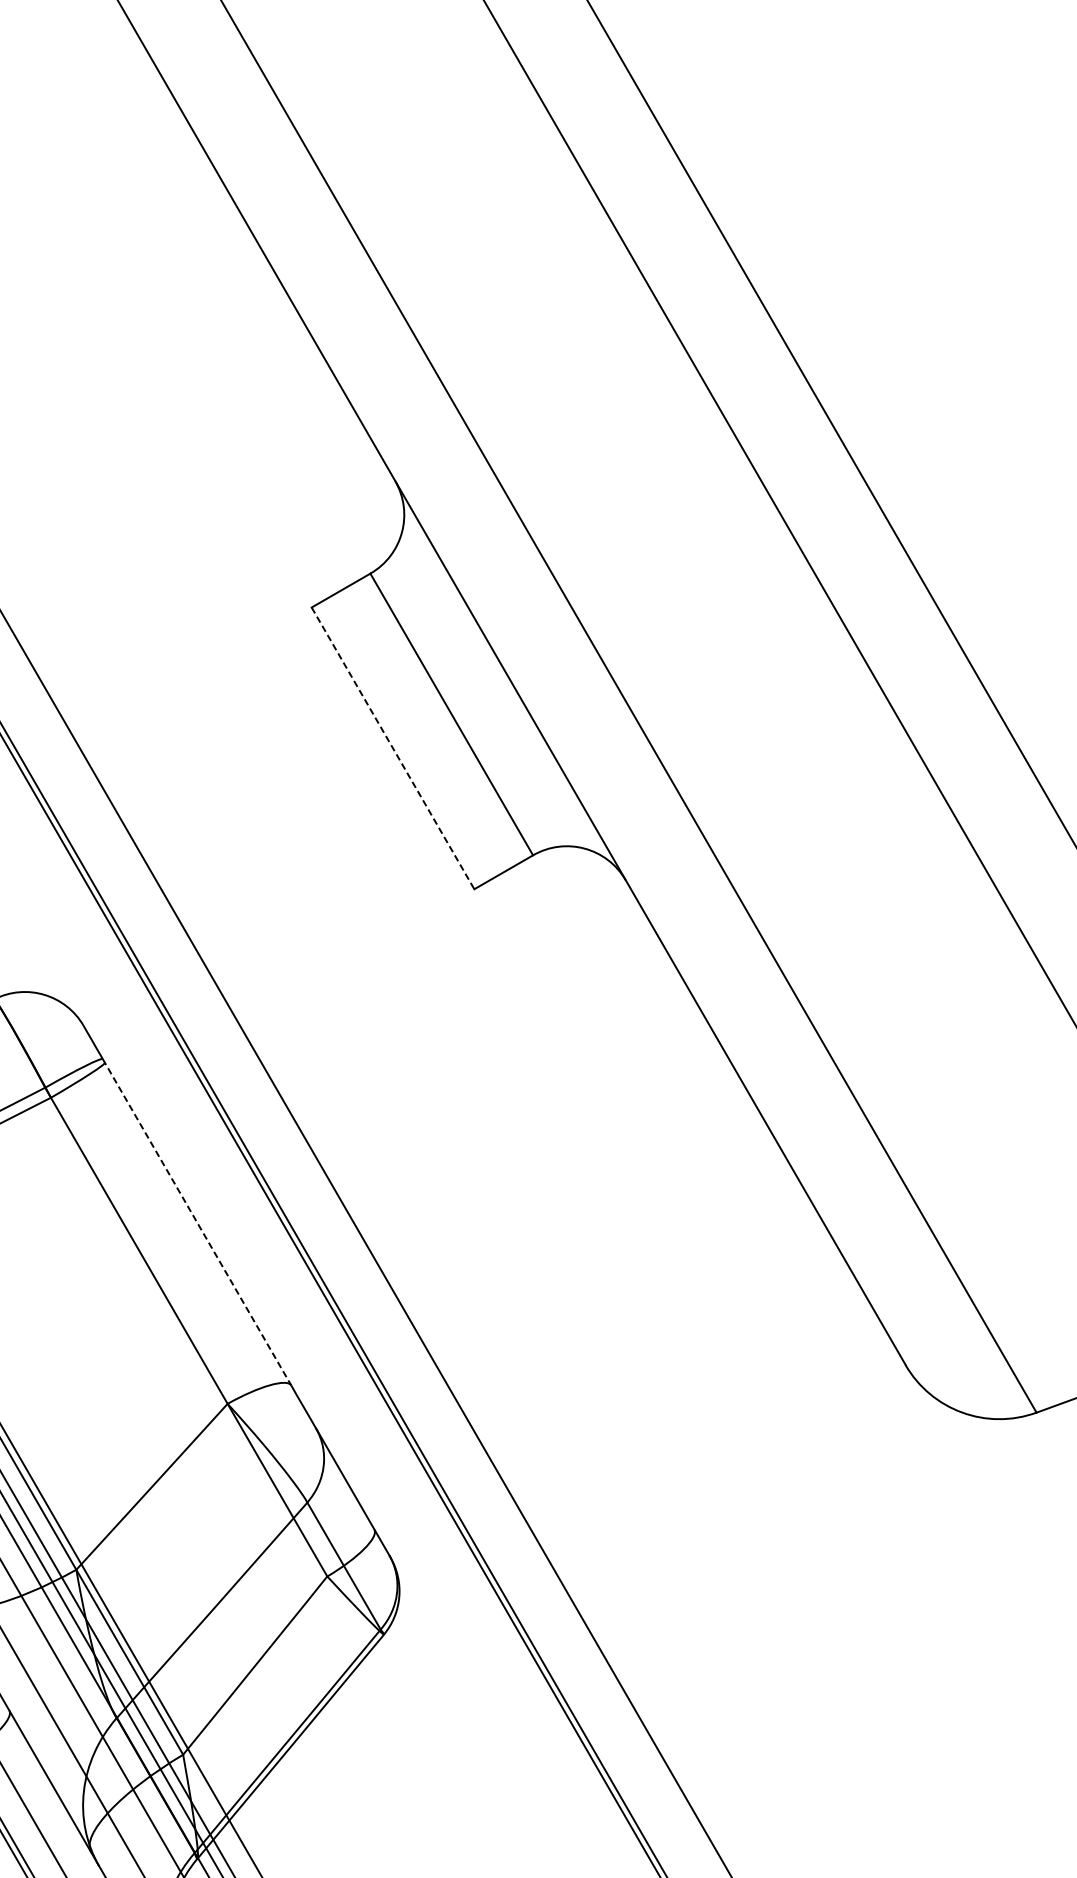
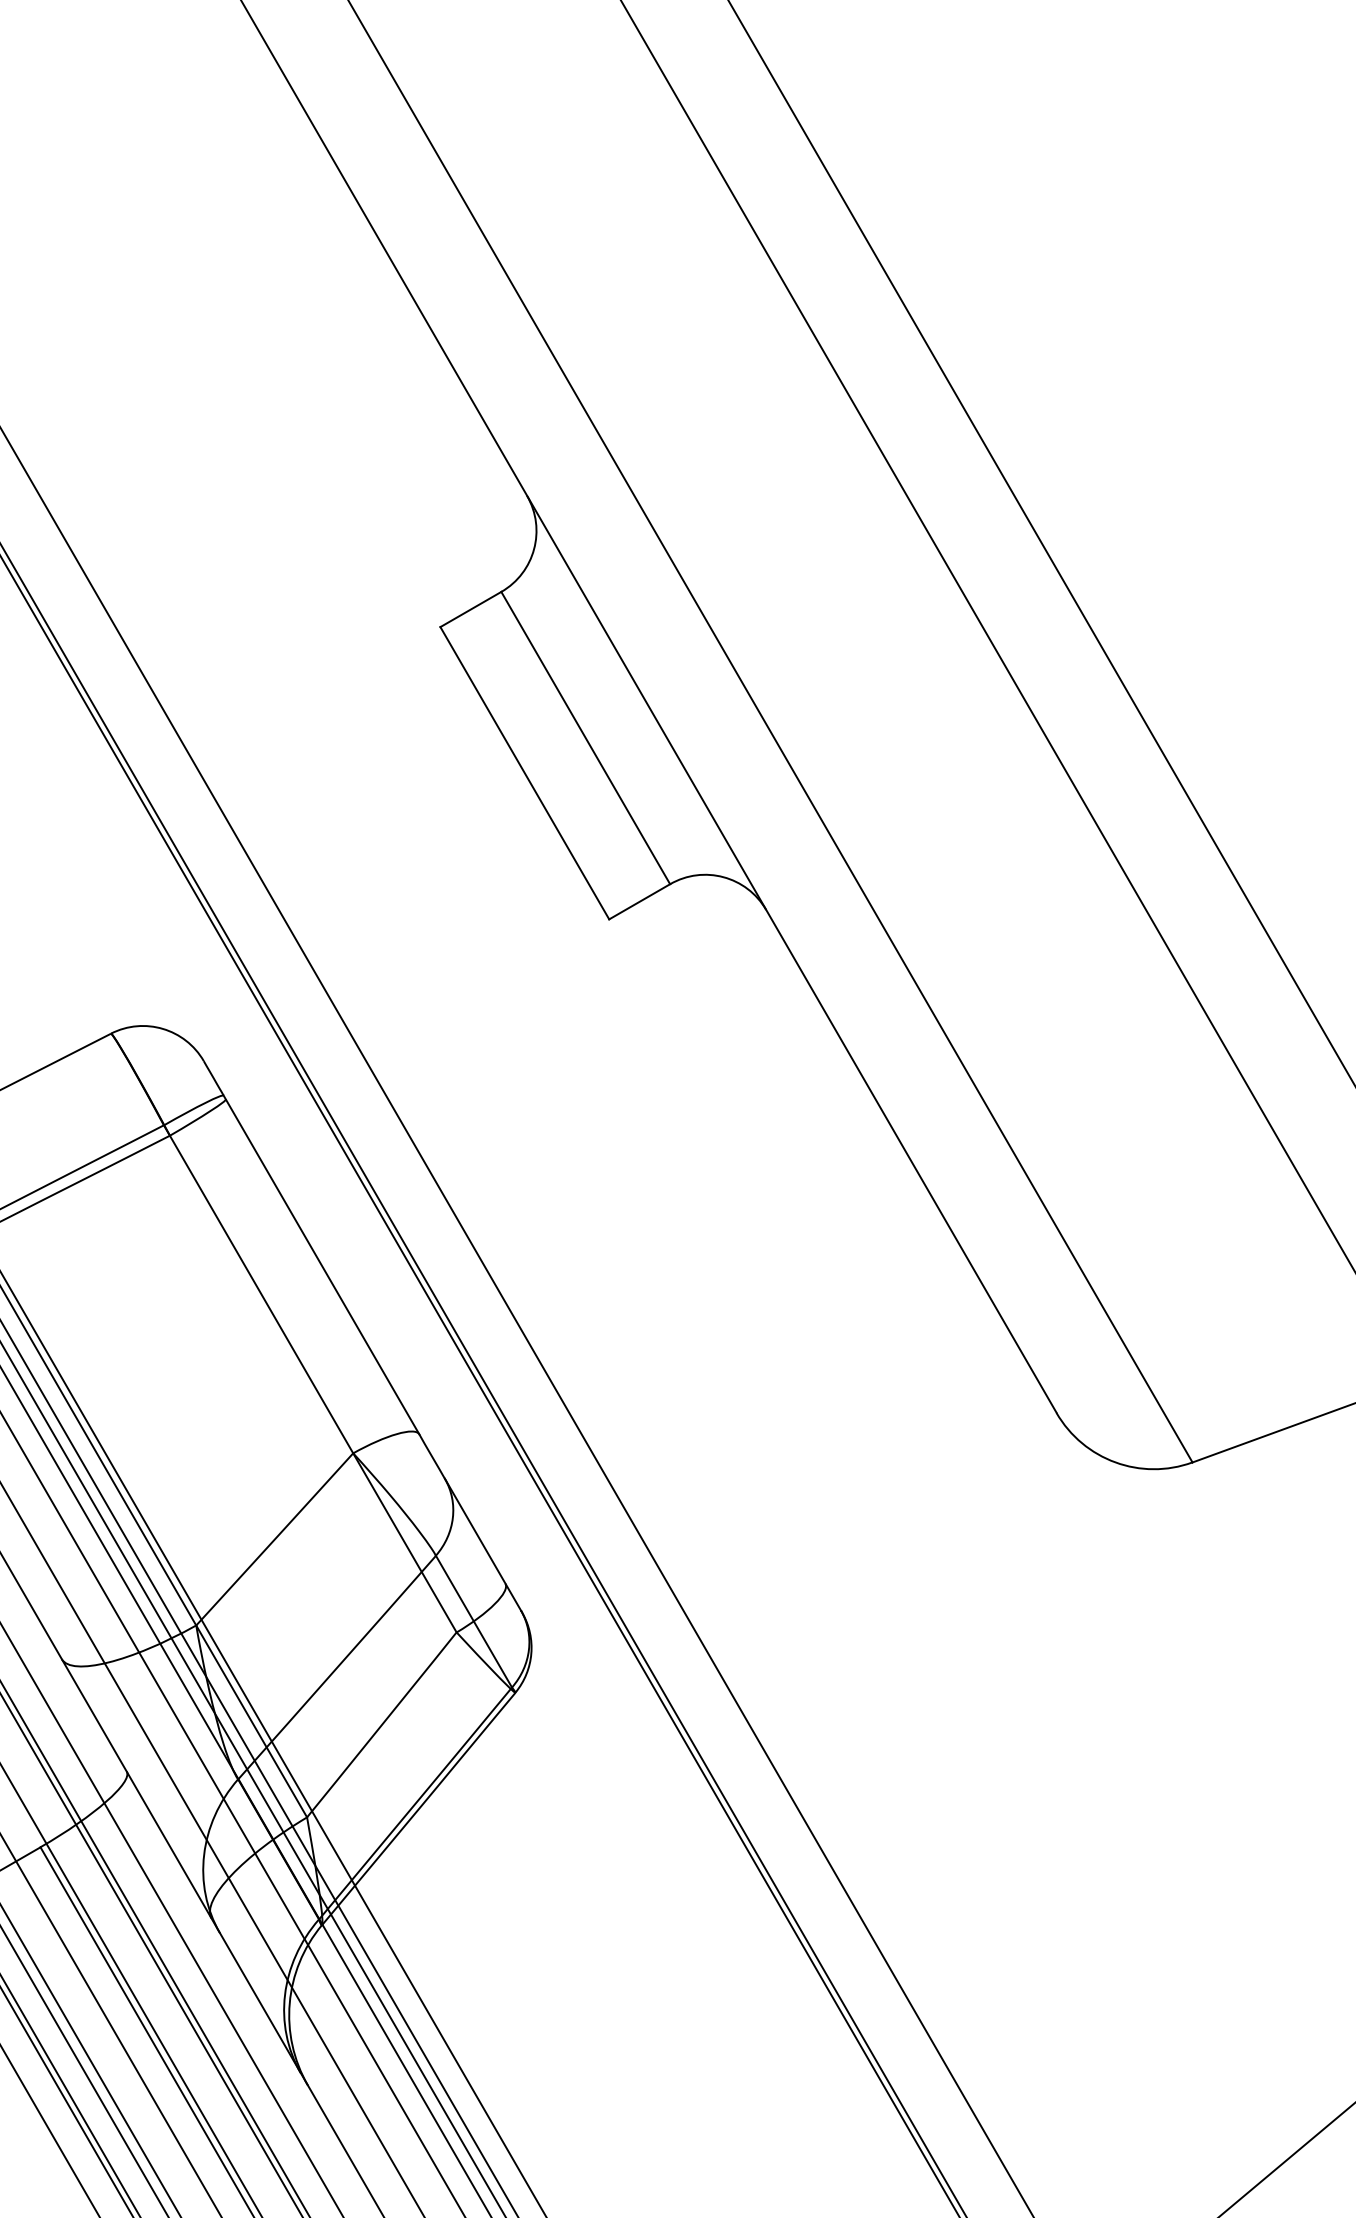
line: (392, 748) -> (524, 773), dashed -> solid
line: (197, 1221) -> (321, 1264), dashed -> solid

